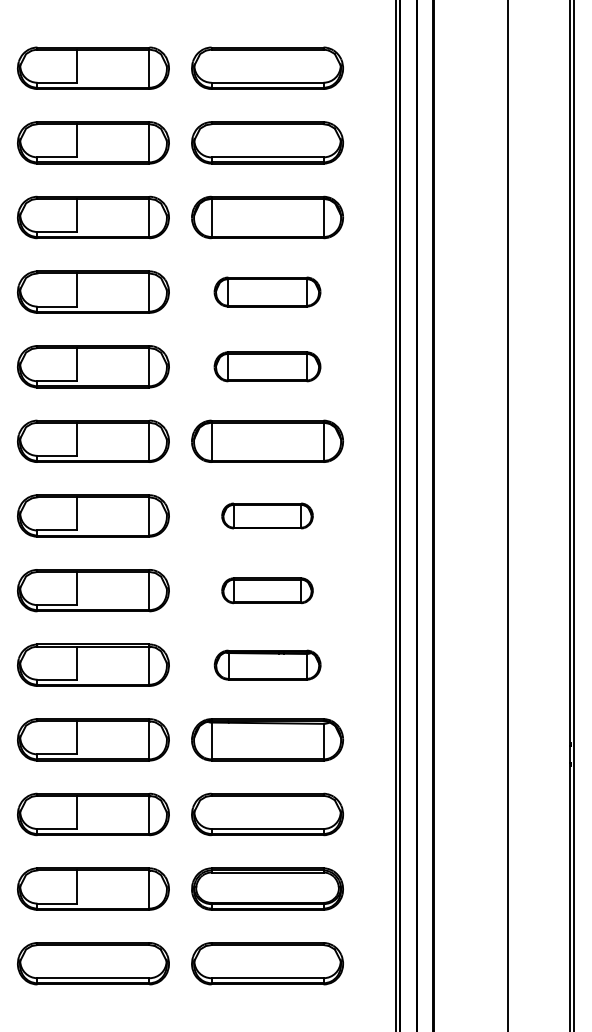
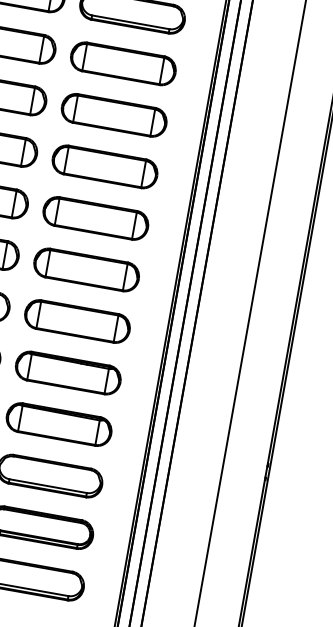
part: (267, 291) -> (114, 114), size x1.43
part: (267, 366) -> (105, 166), size x1.43
part: (267, 515) -> (86, 269), size x1.67
part: (267, 590) -> (77, 321), size x1.67
part: (267, 664) -> (68, 372), size x1.43

